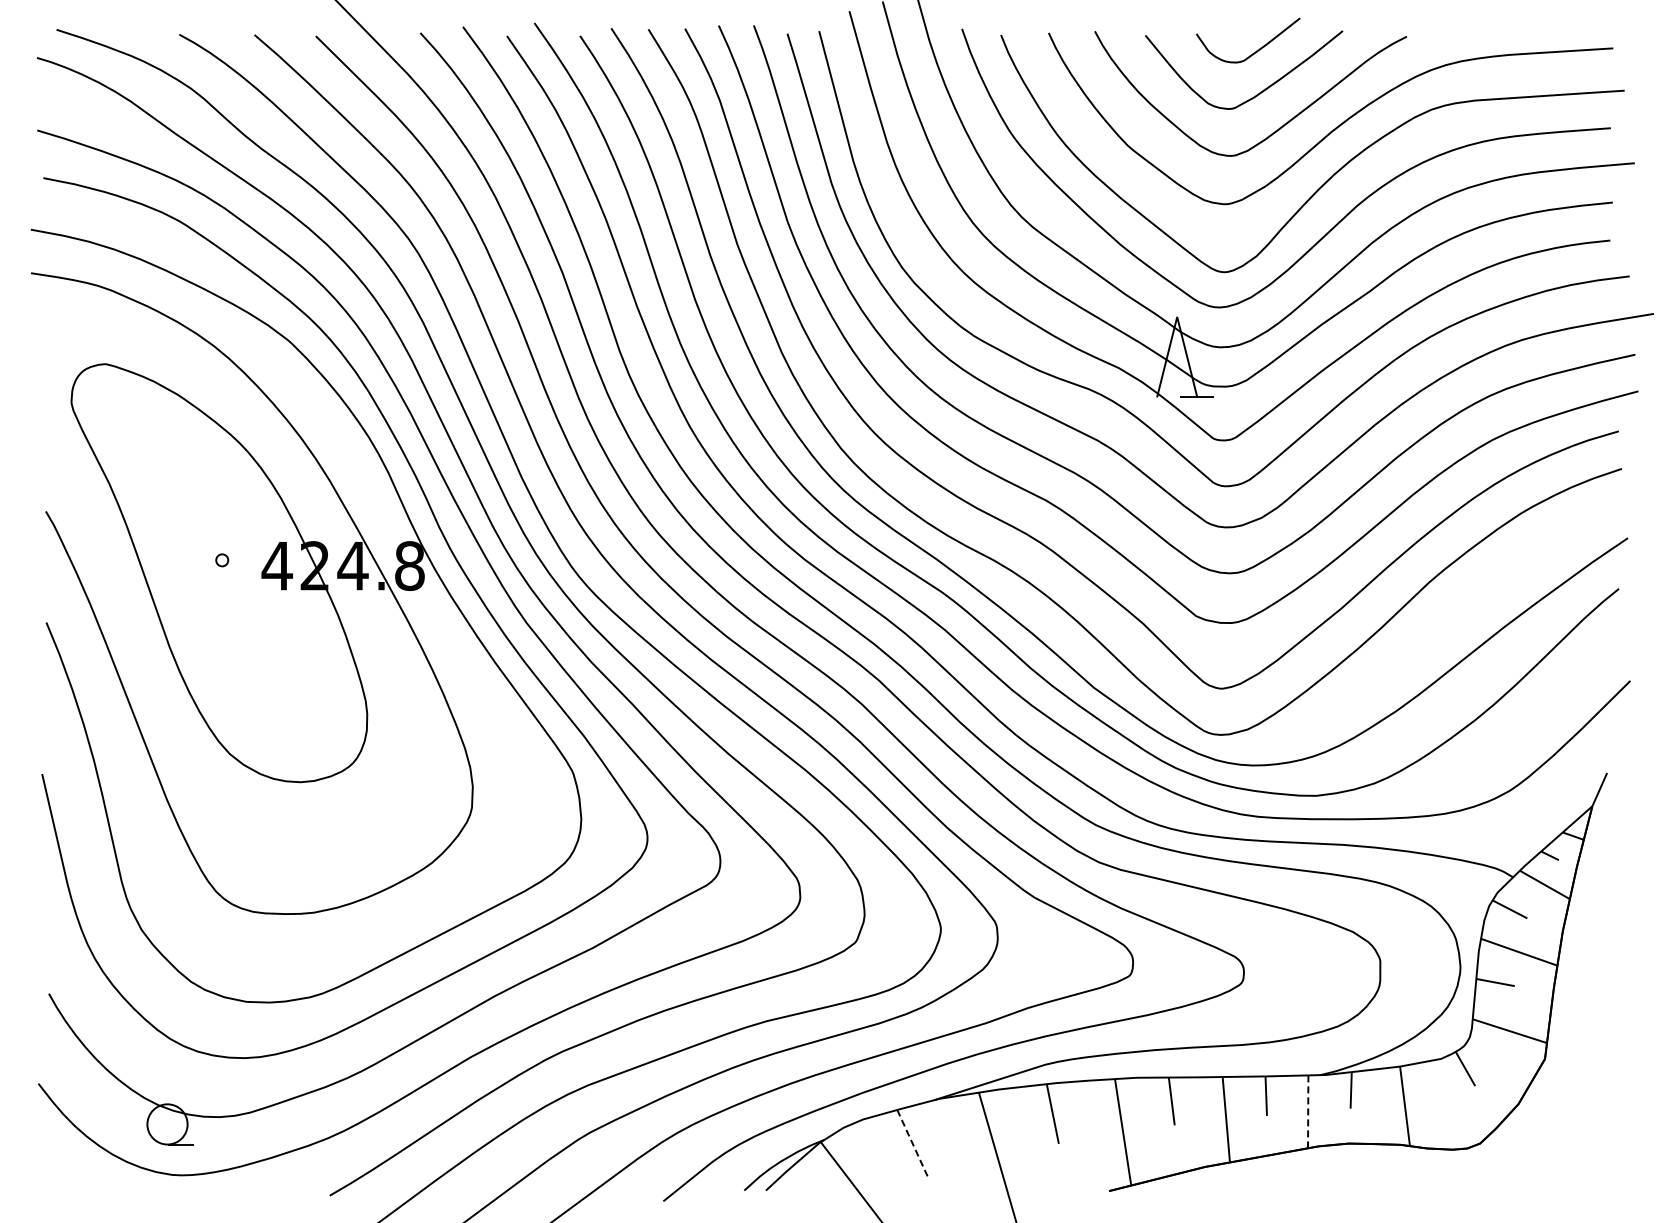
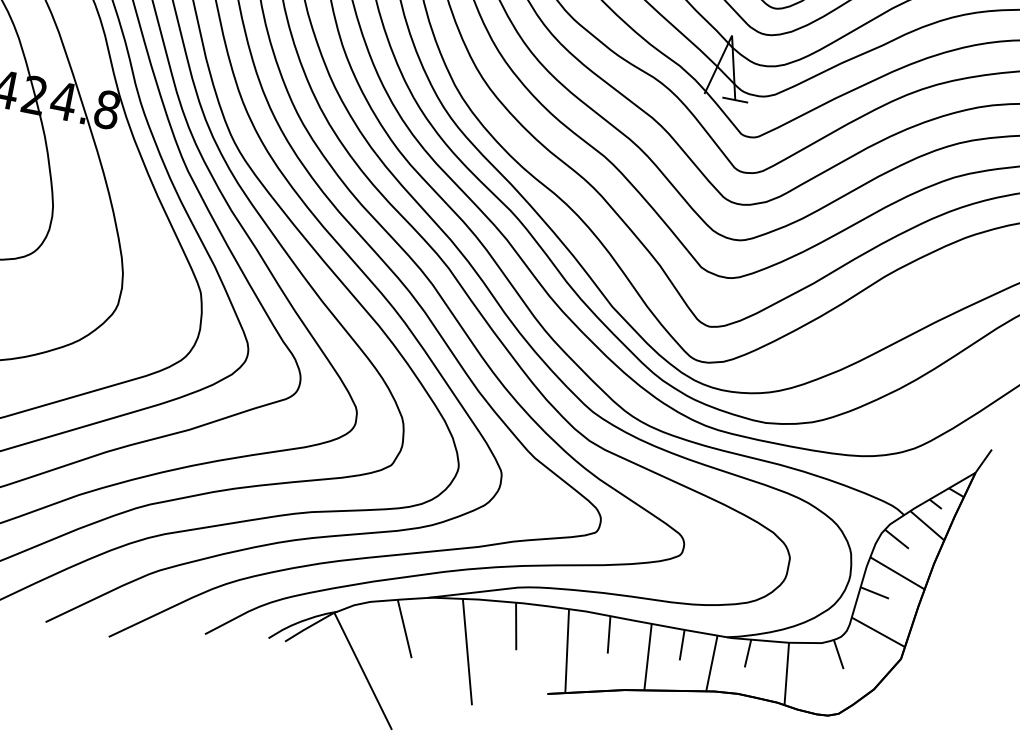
line: (1308, 1112) -> (712, 664), dashed -> solid
line: (913, 1145) -> (404, 629), dashed -> solid

